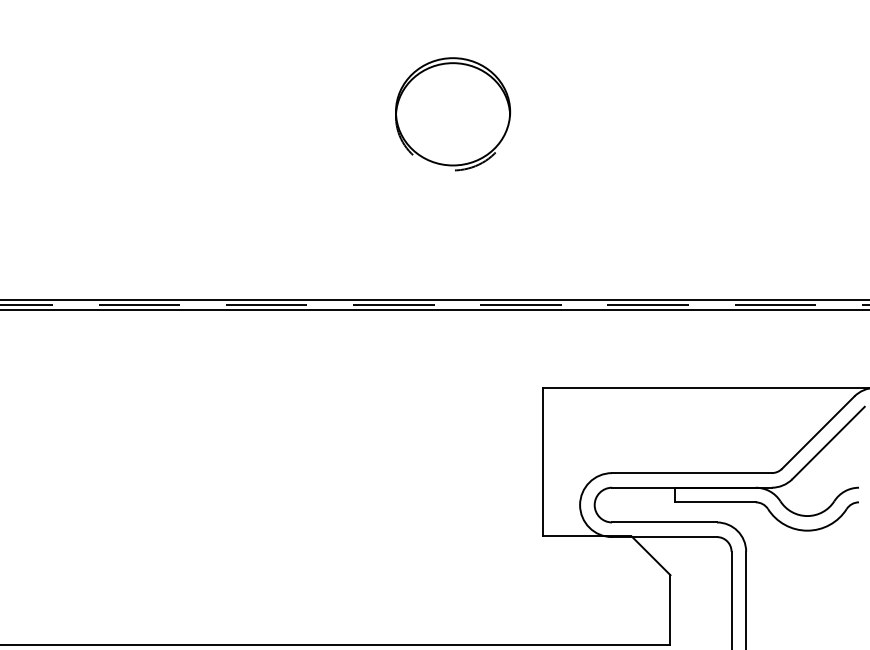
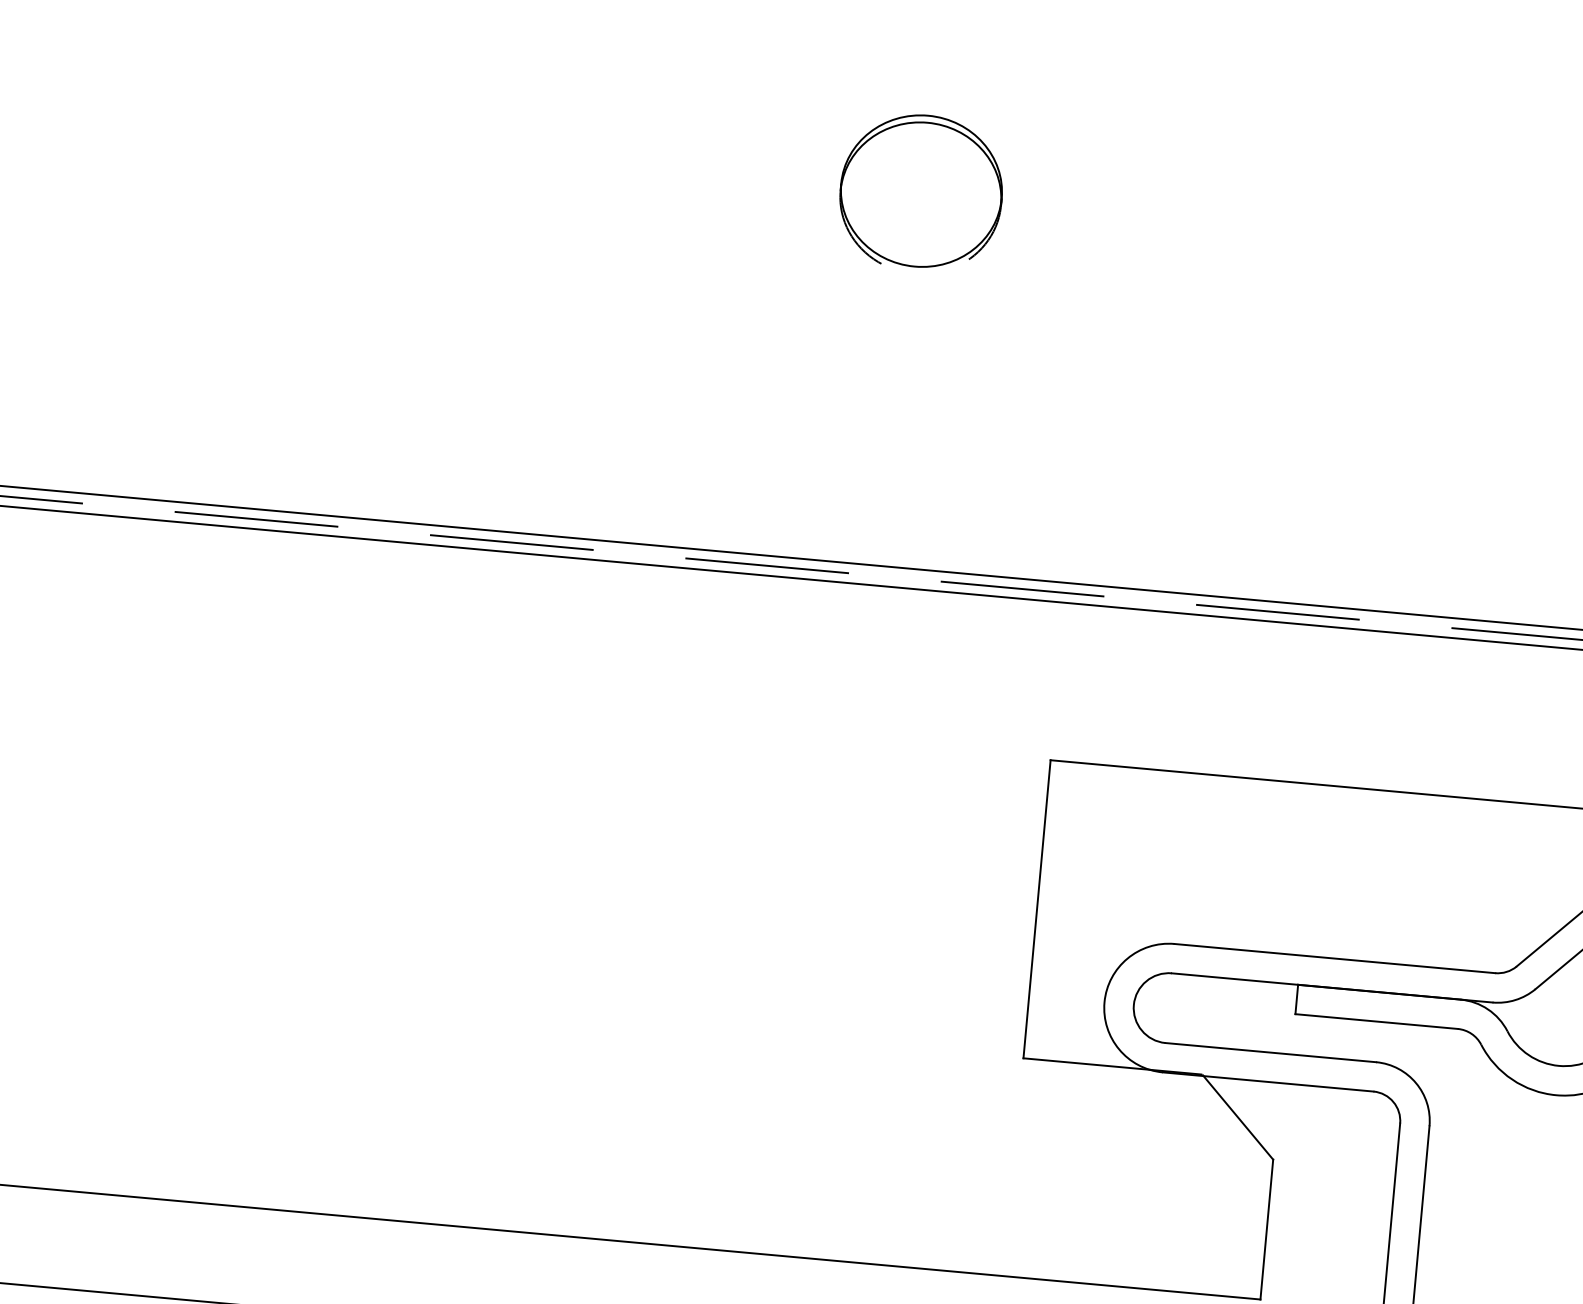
part: (453, 114) -> (921, 194), size x0.7

